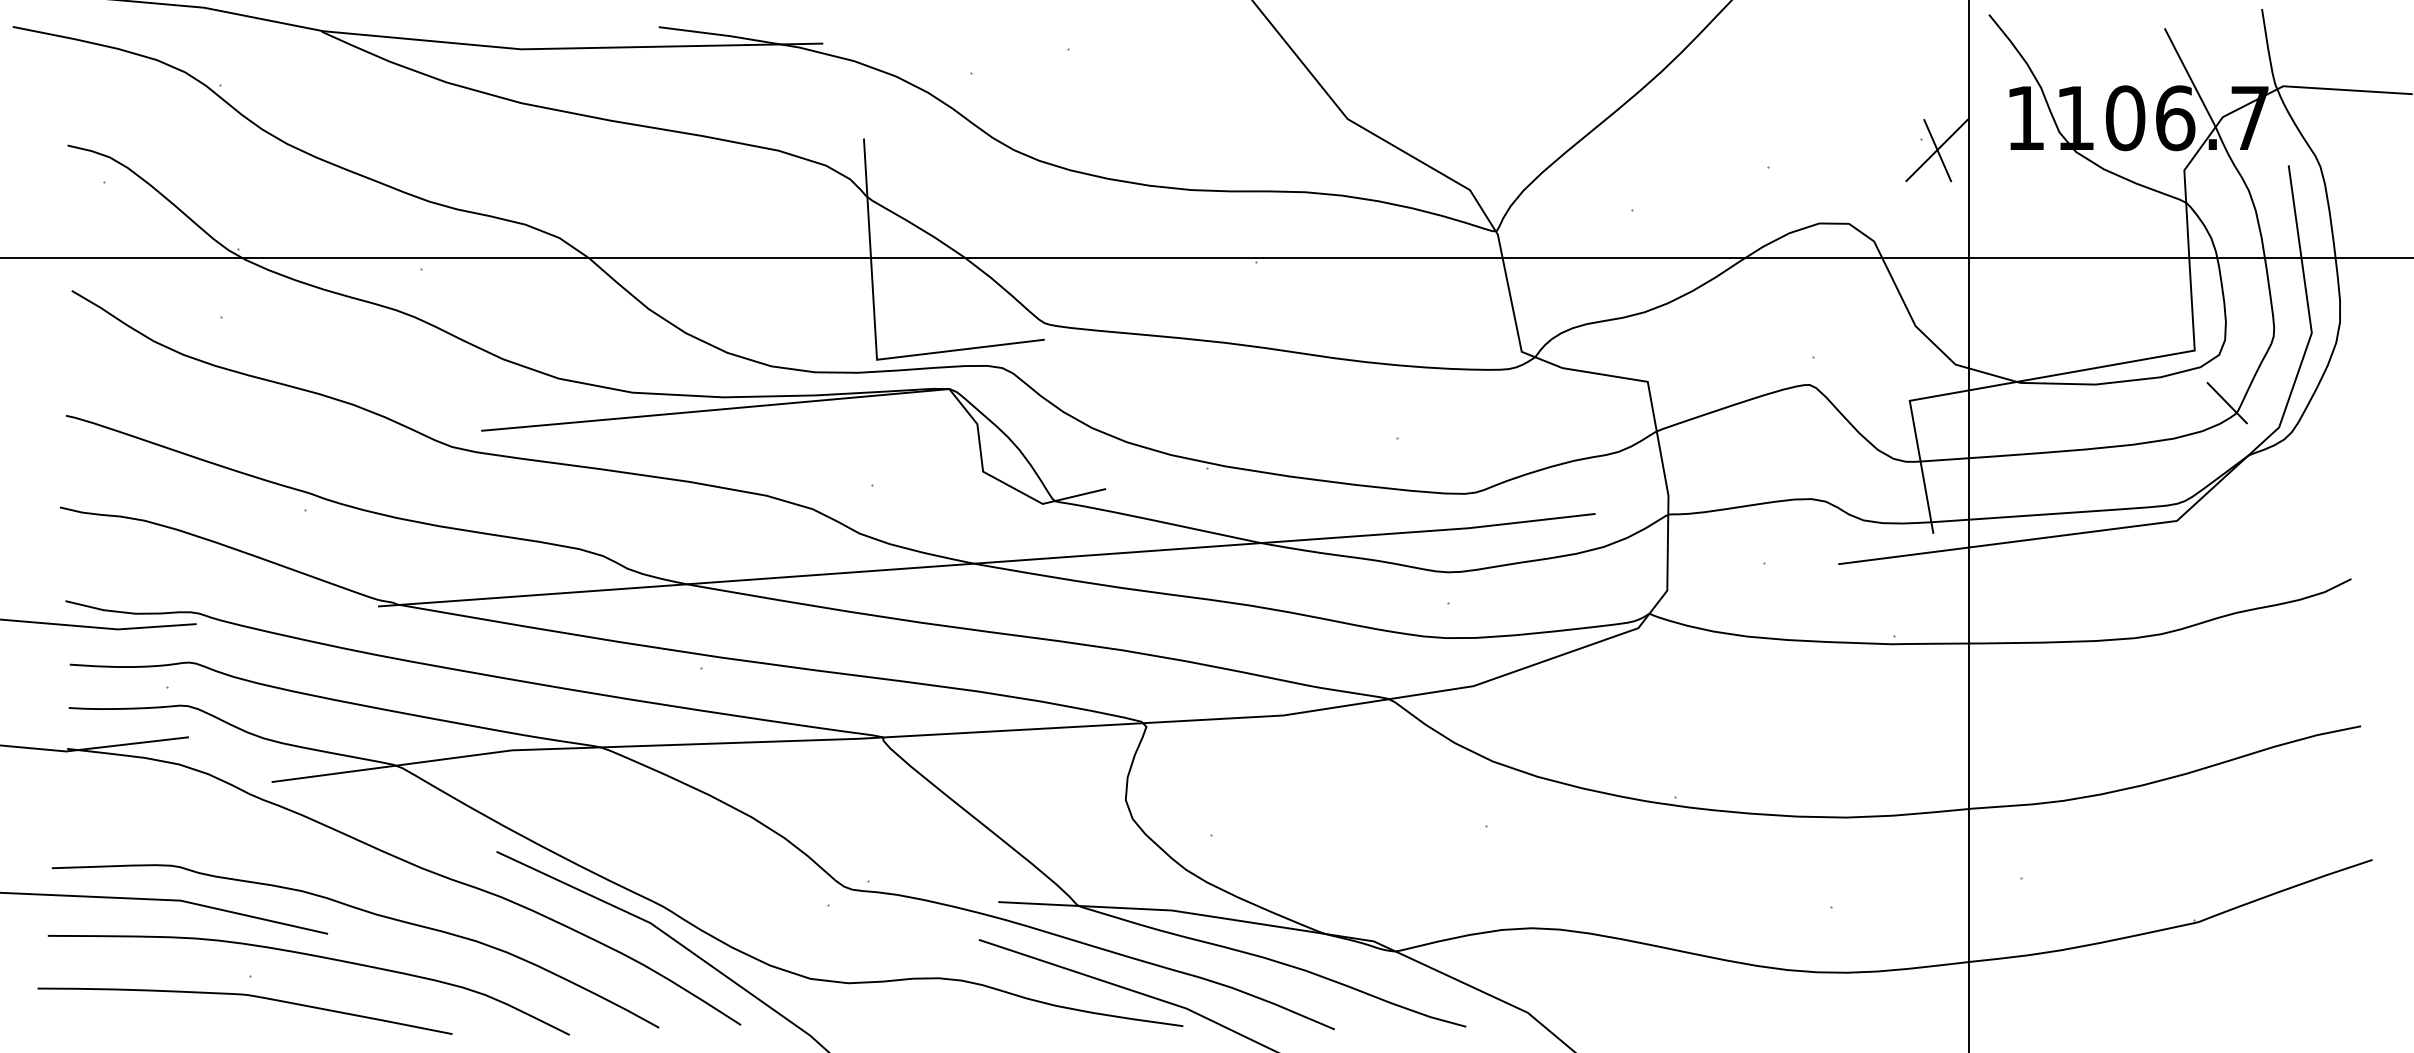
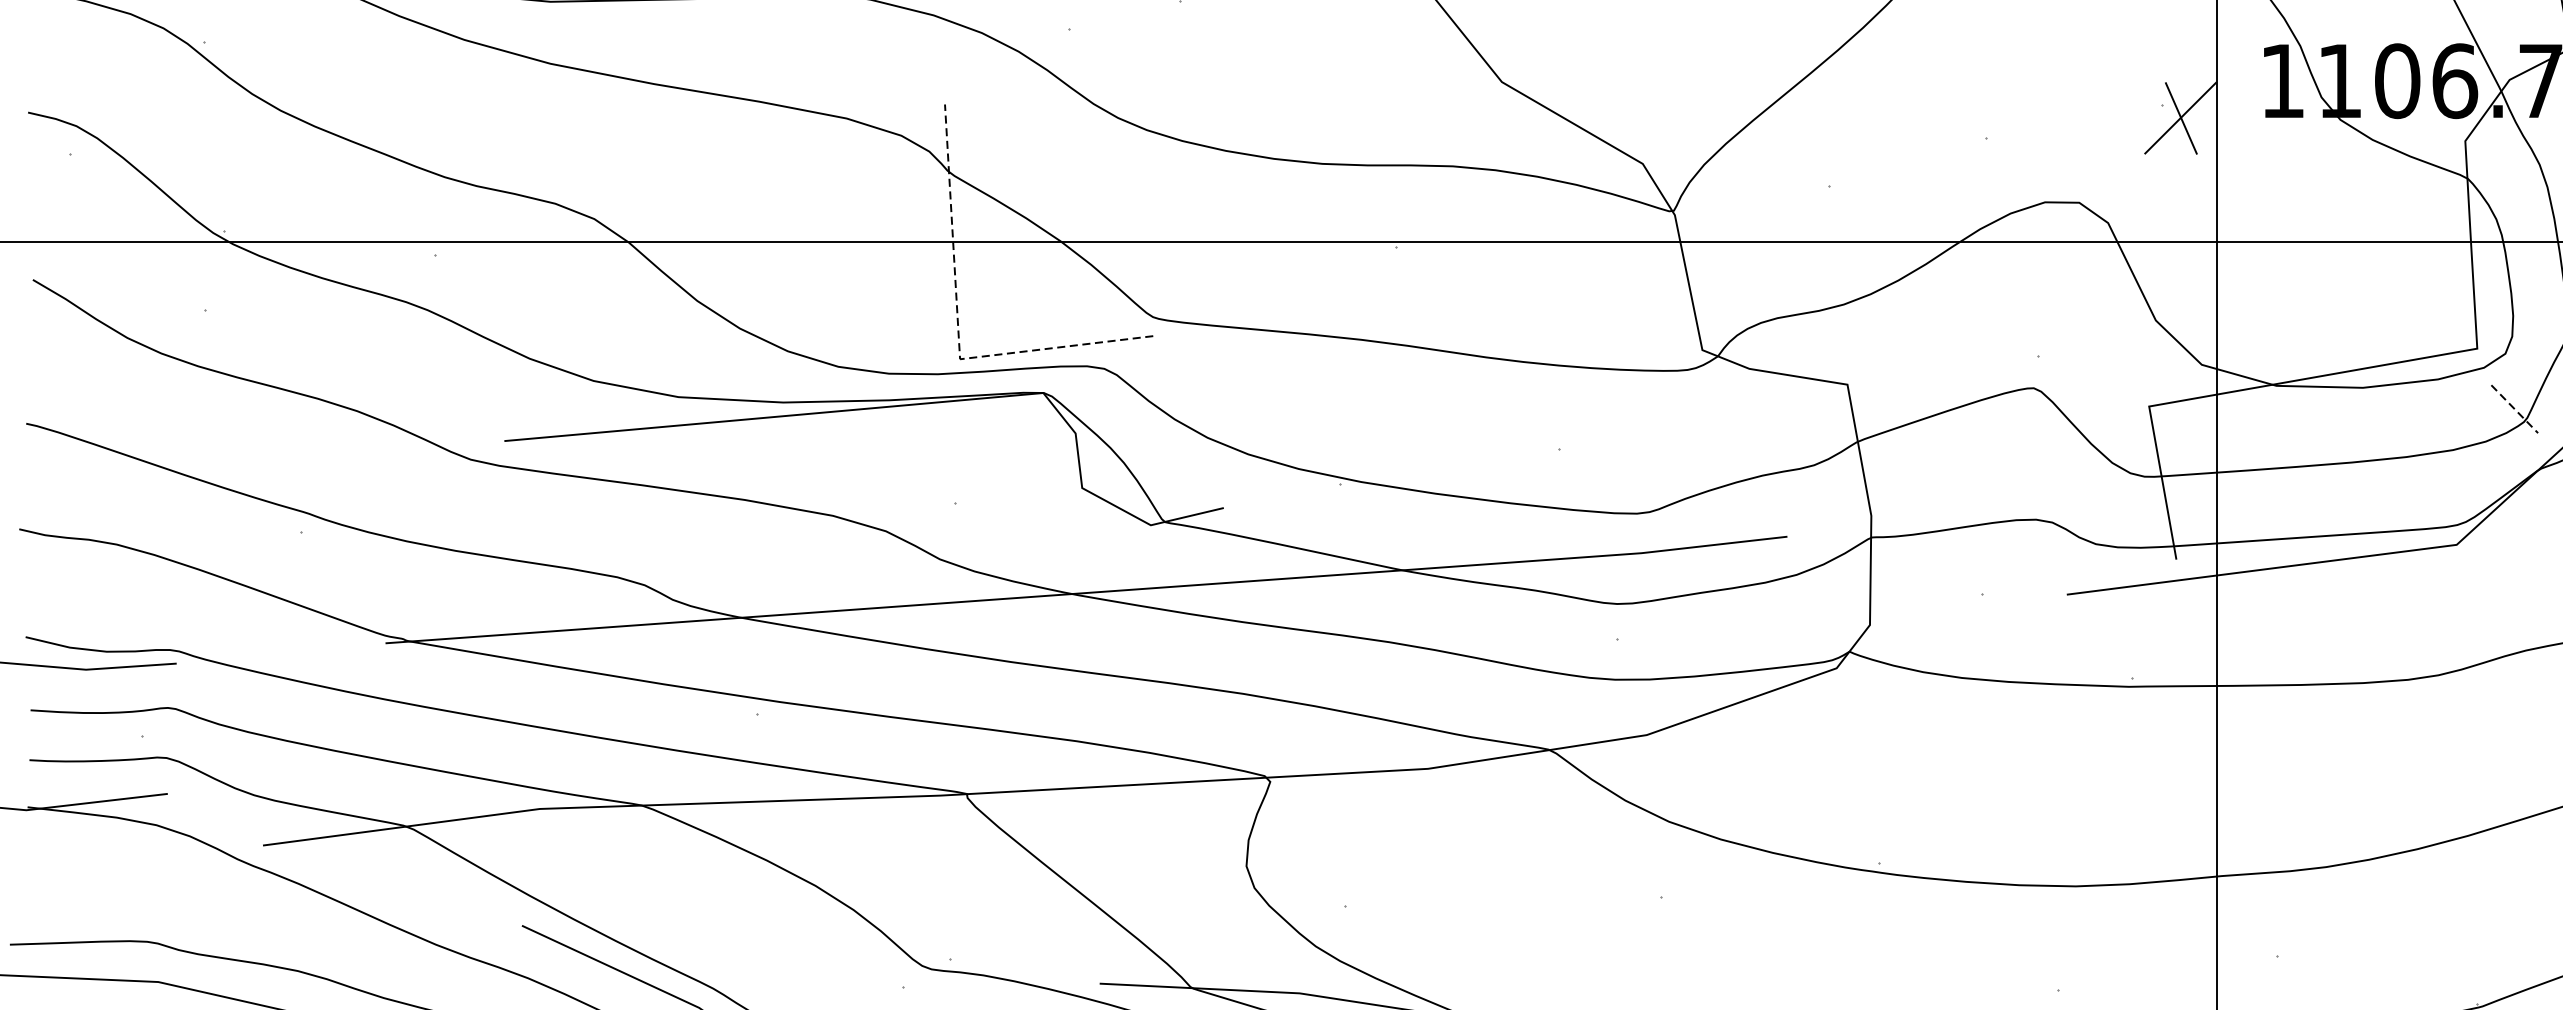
line: (875, 333) -> (958, 329), solid -> dashed
line: (2227, 403) -> (2515, 409), solid -> dashed

